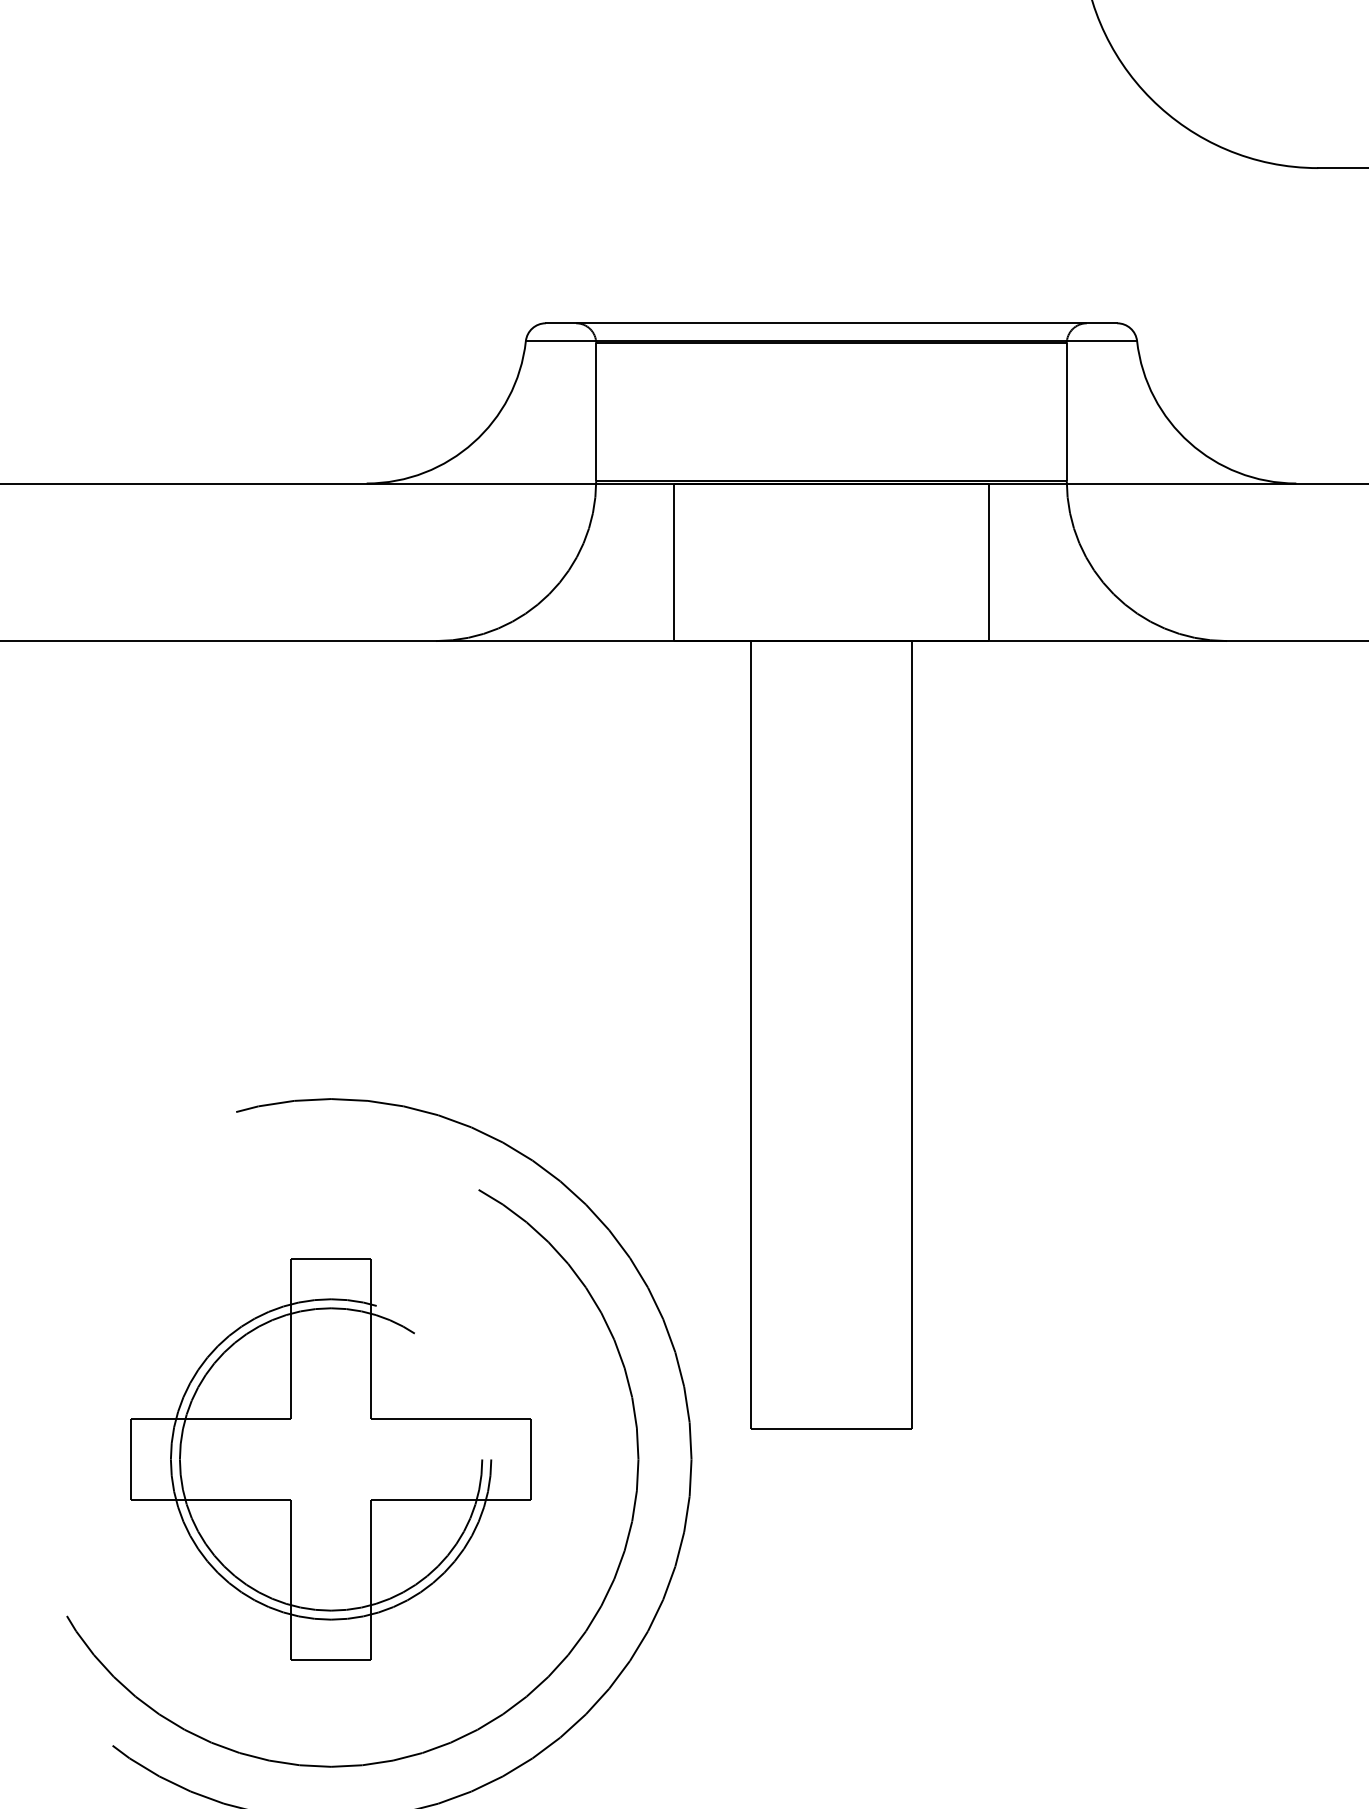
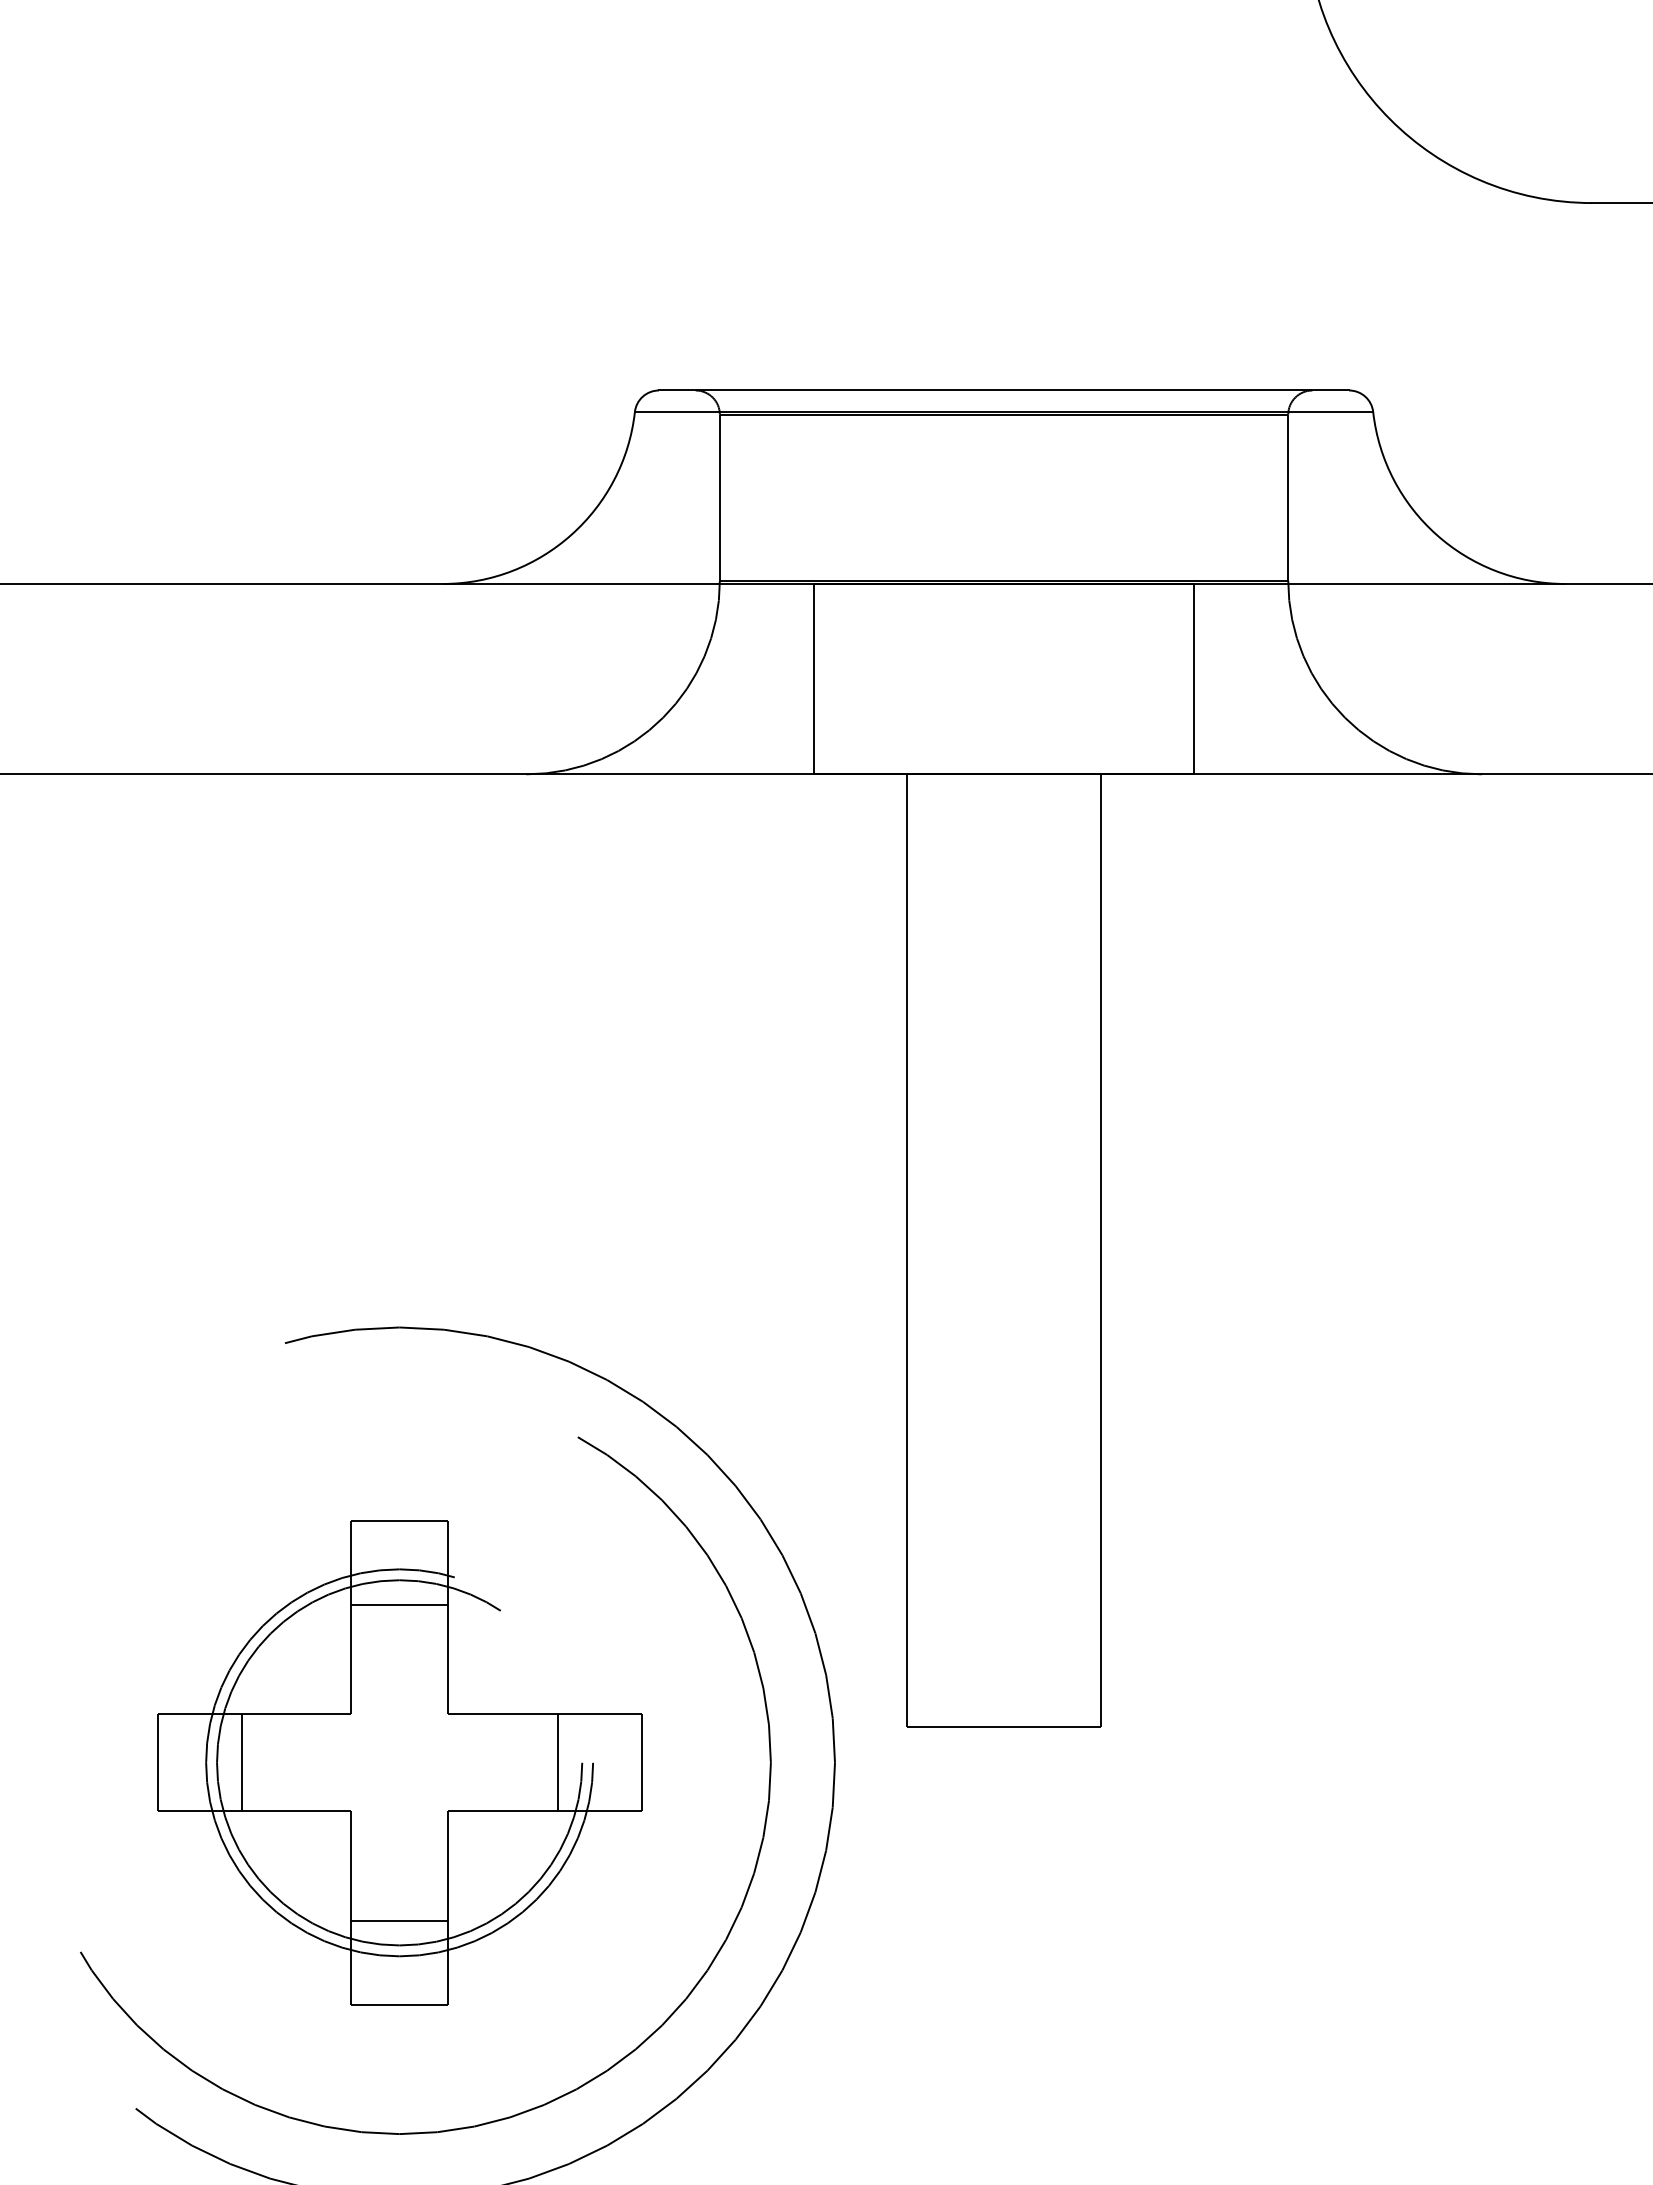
line: (330, 1328) -> (399, 1604), added
line: (200, 1459) -> (241, 1762), added
line: (461, 1459) -> (557, 1762), added
line: (330, 1590) -> (399, 1920), added

